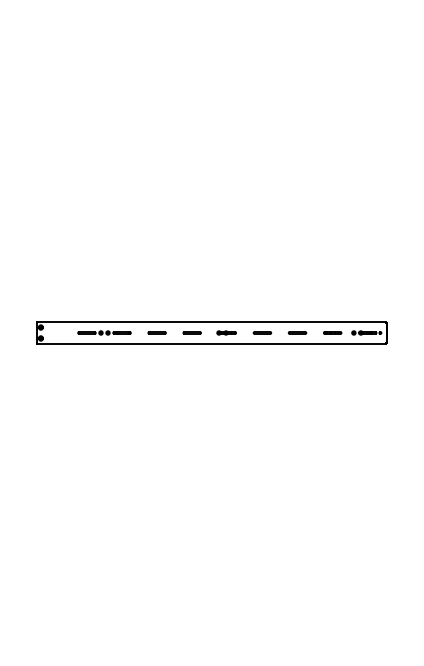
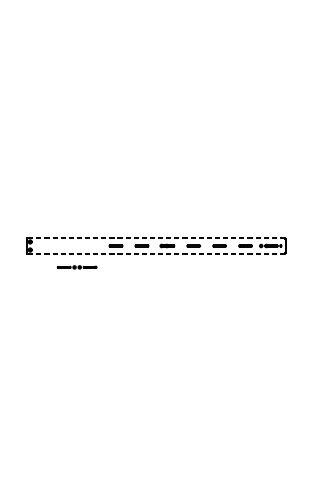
line: (211, 322) -> (156, 238), solid -> dashed
part: (104, 332) -> (77, 267), moved
line: (211, 343) -> (156, 253), solid -> dashed

